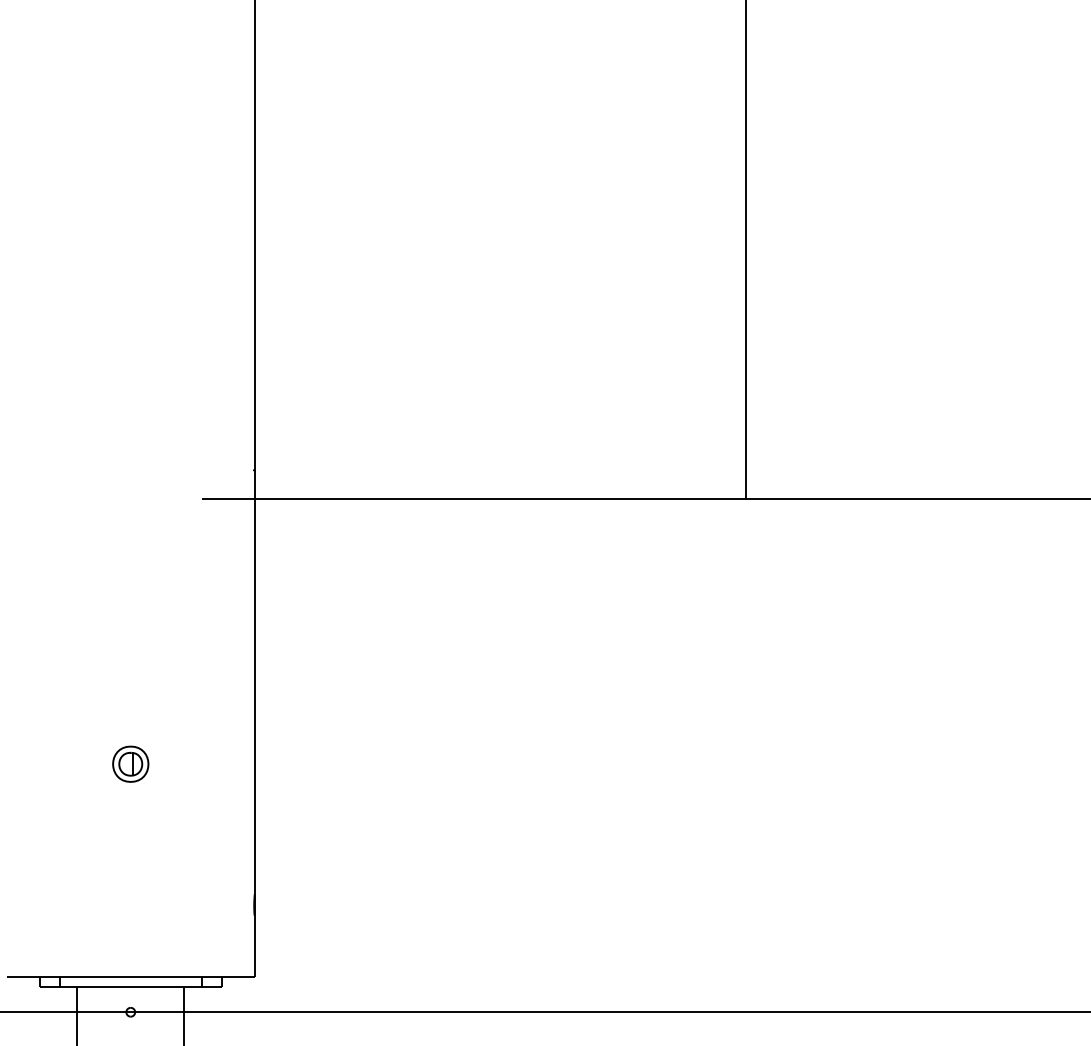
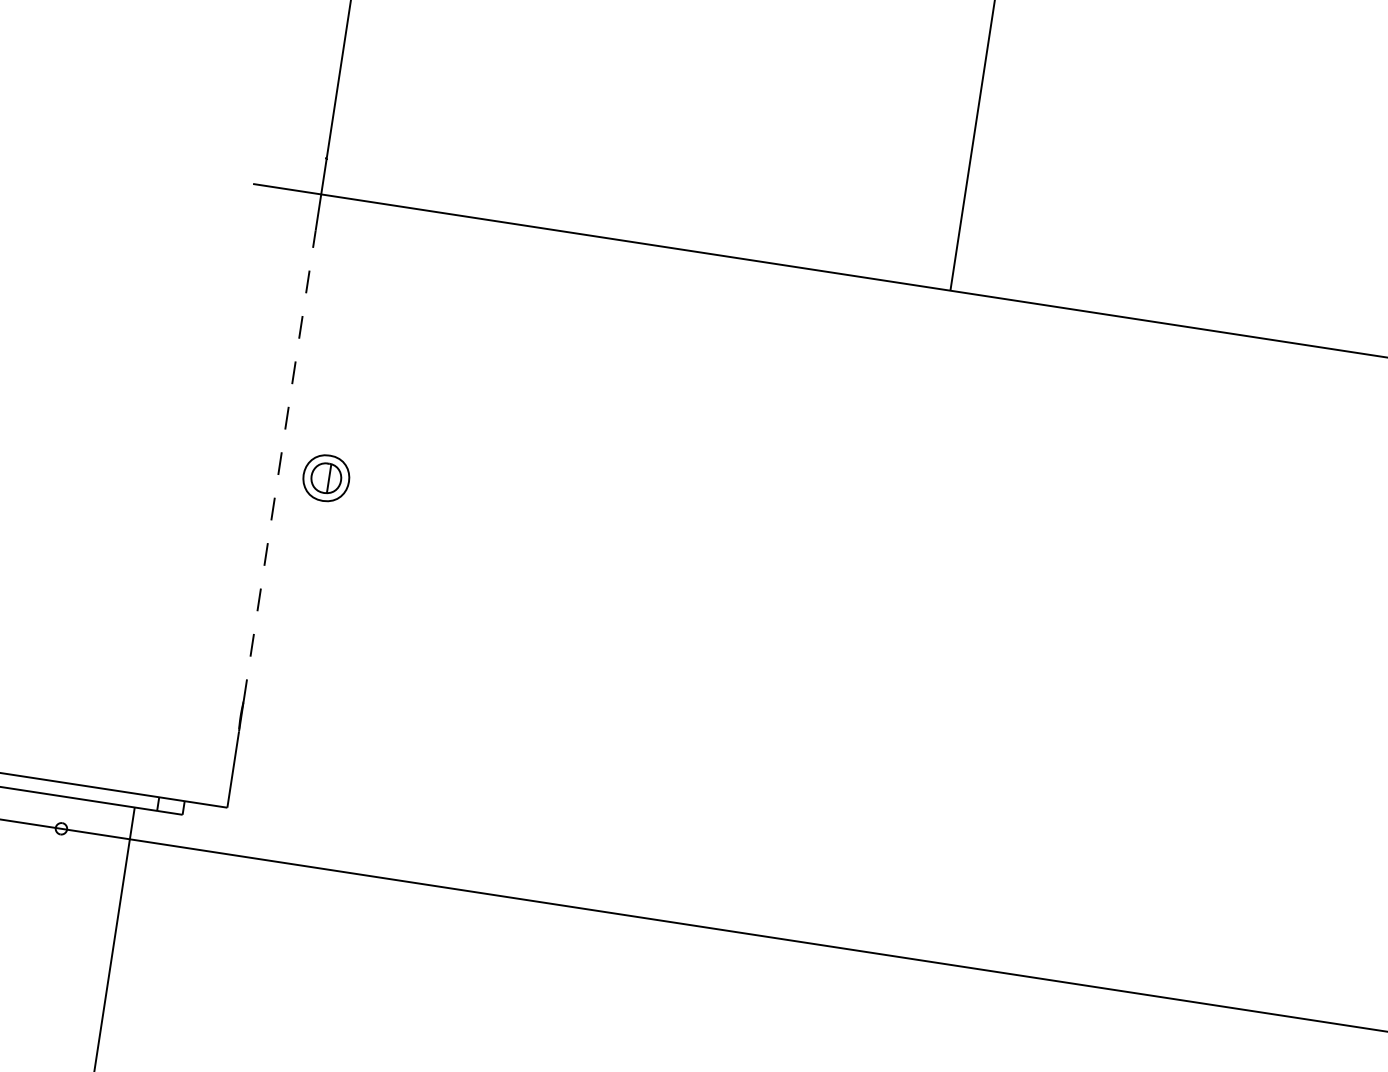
line: (254, 710) -> (279, 466), solid -> dashed
part: (130, 763) -> (326, 477), moved

